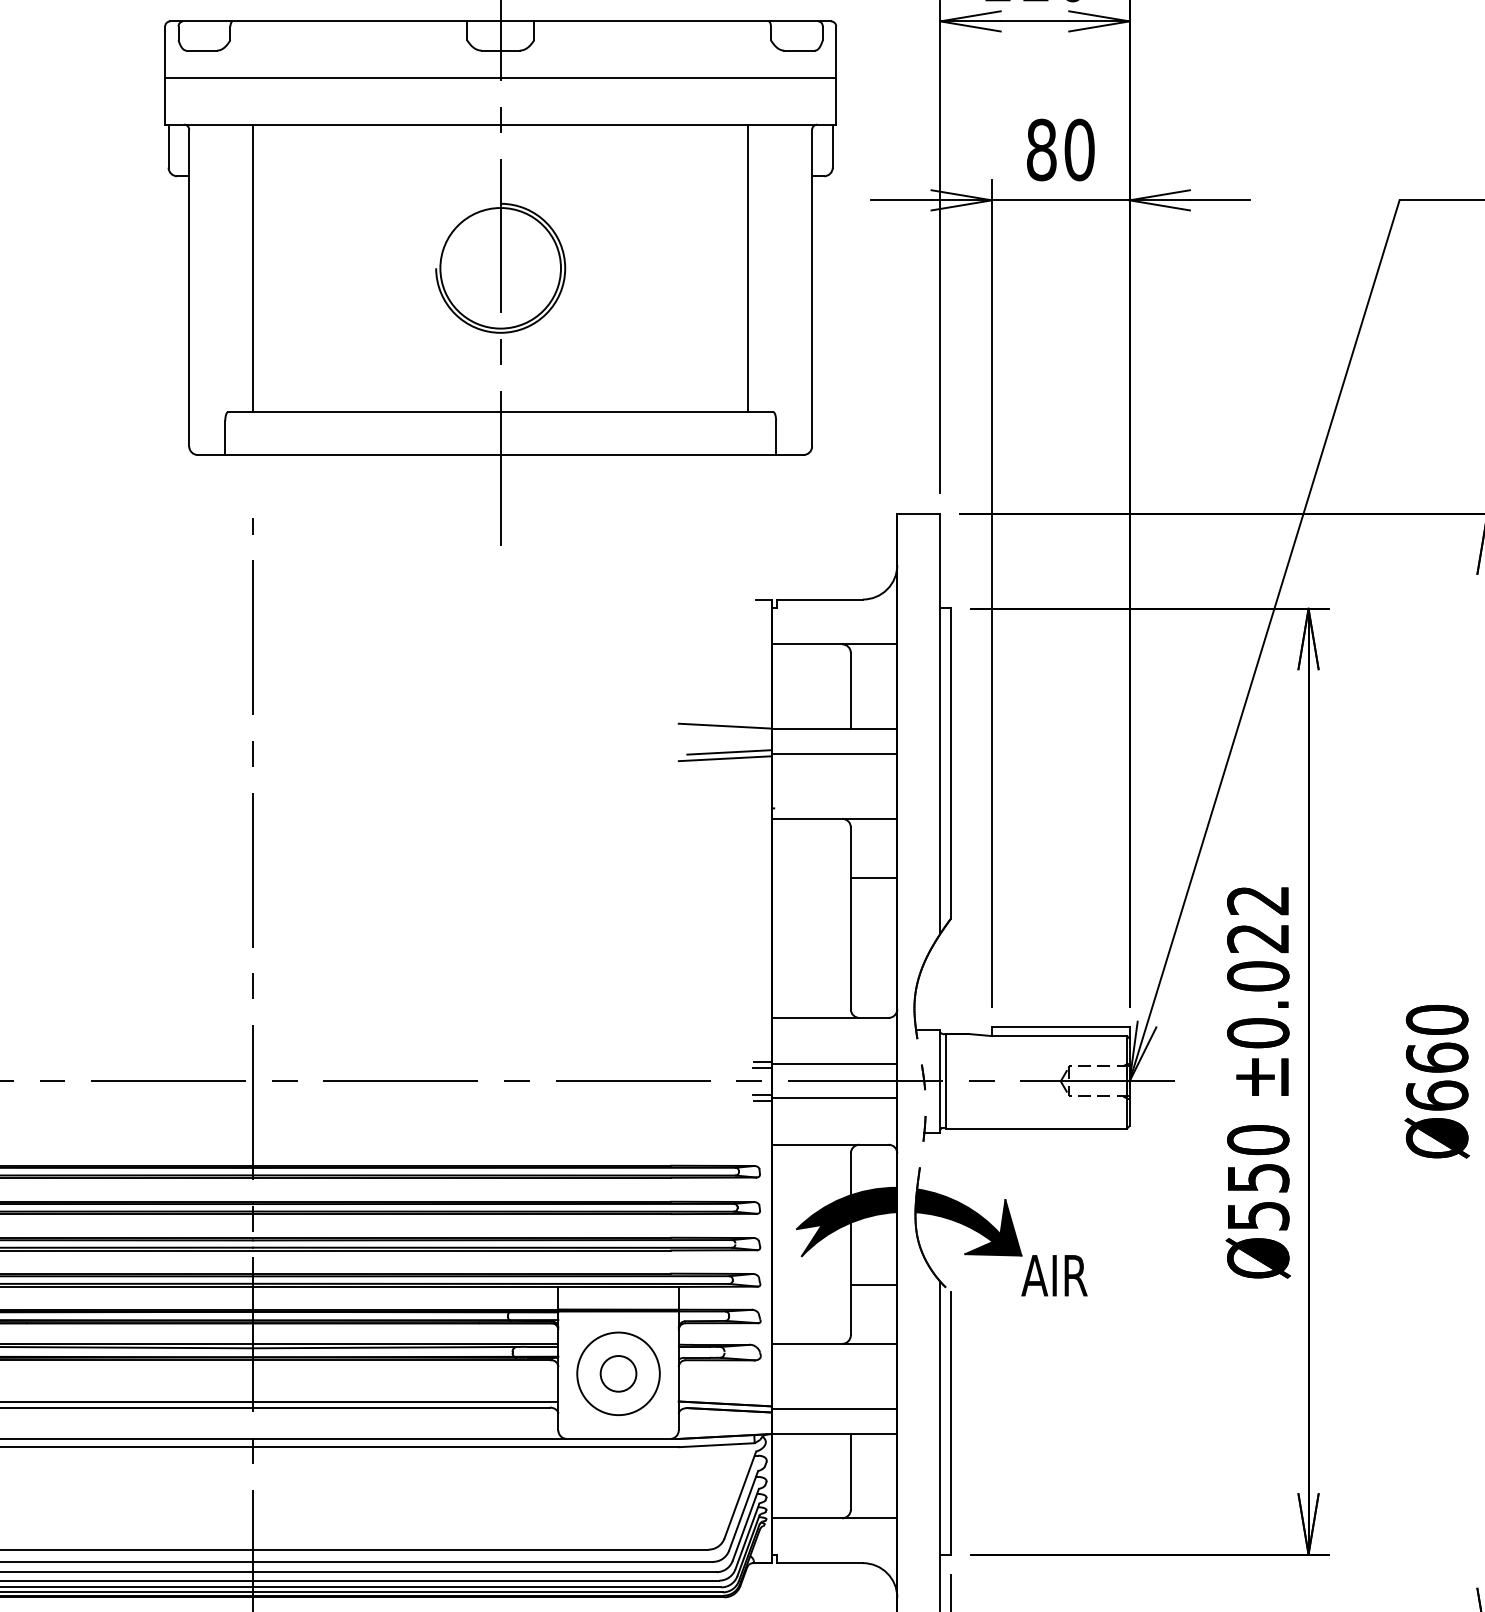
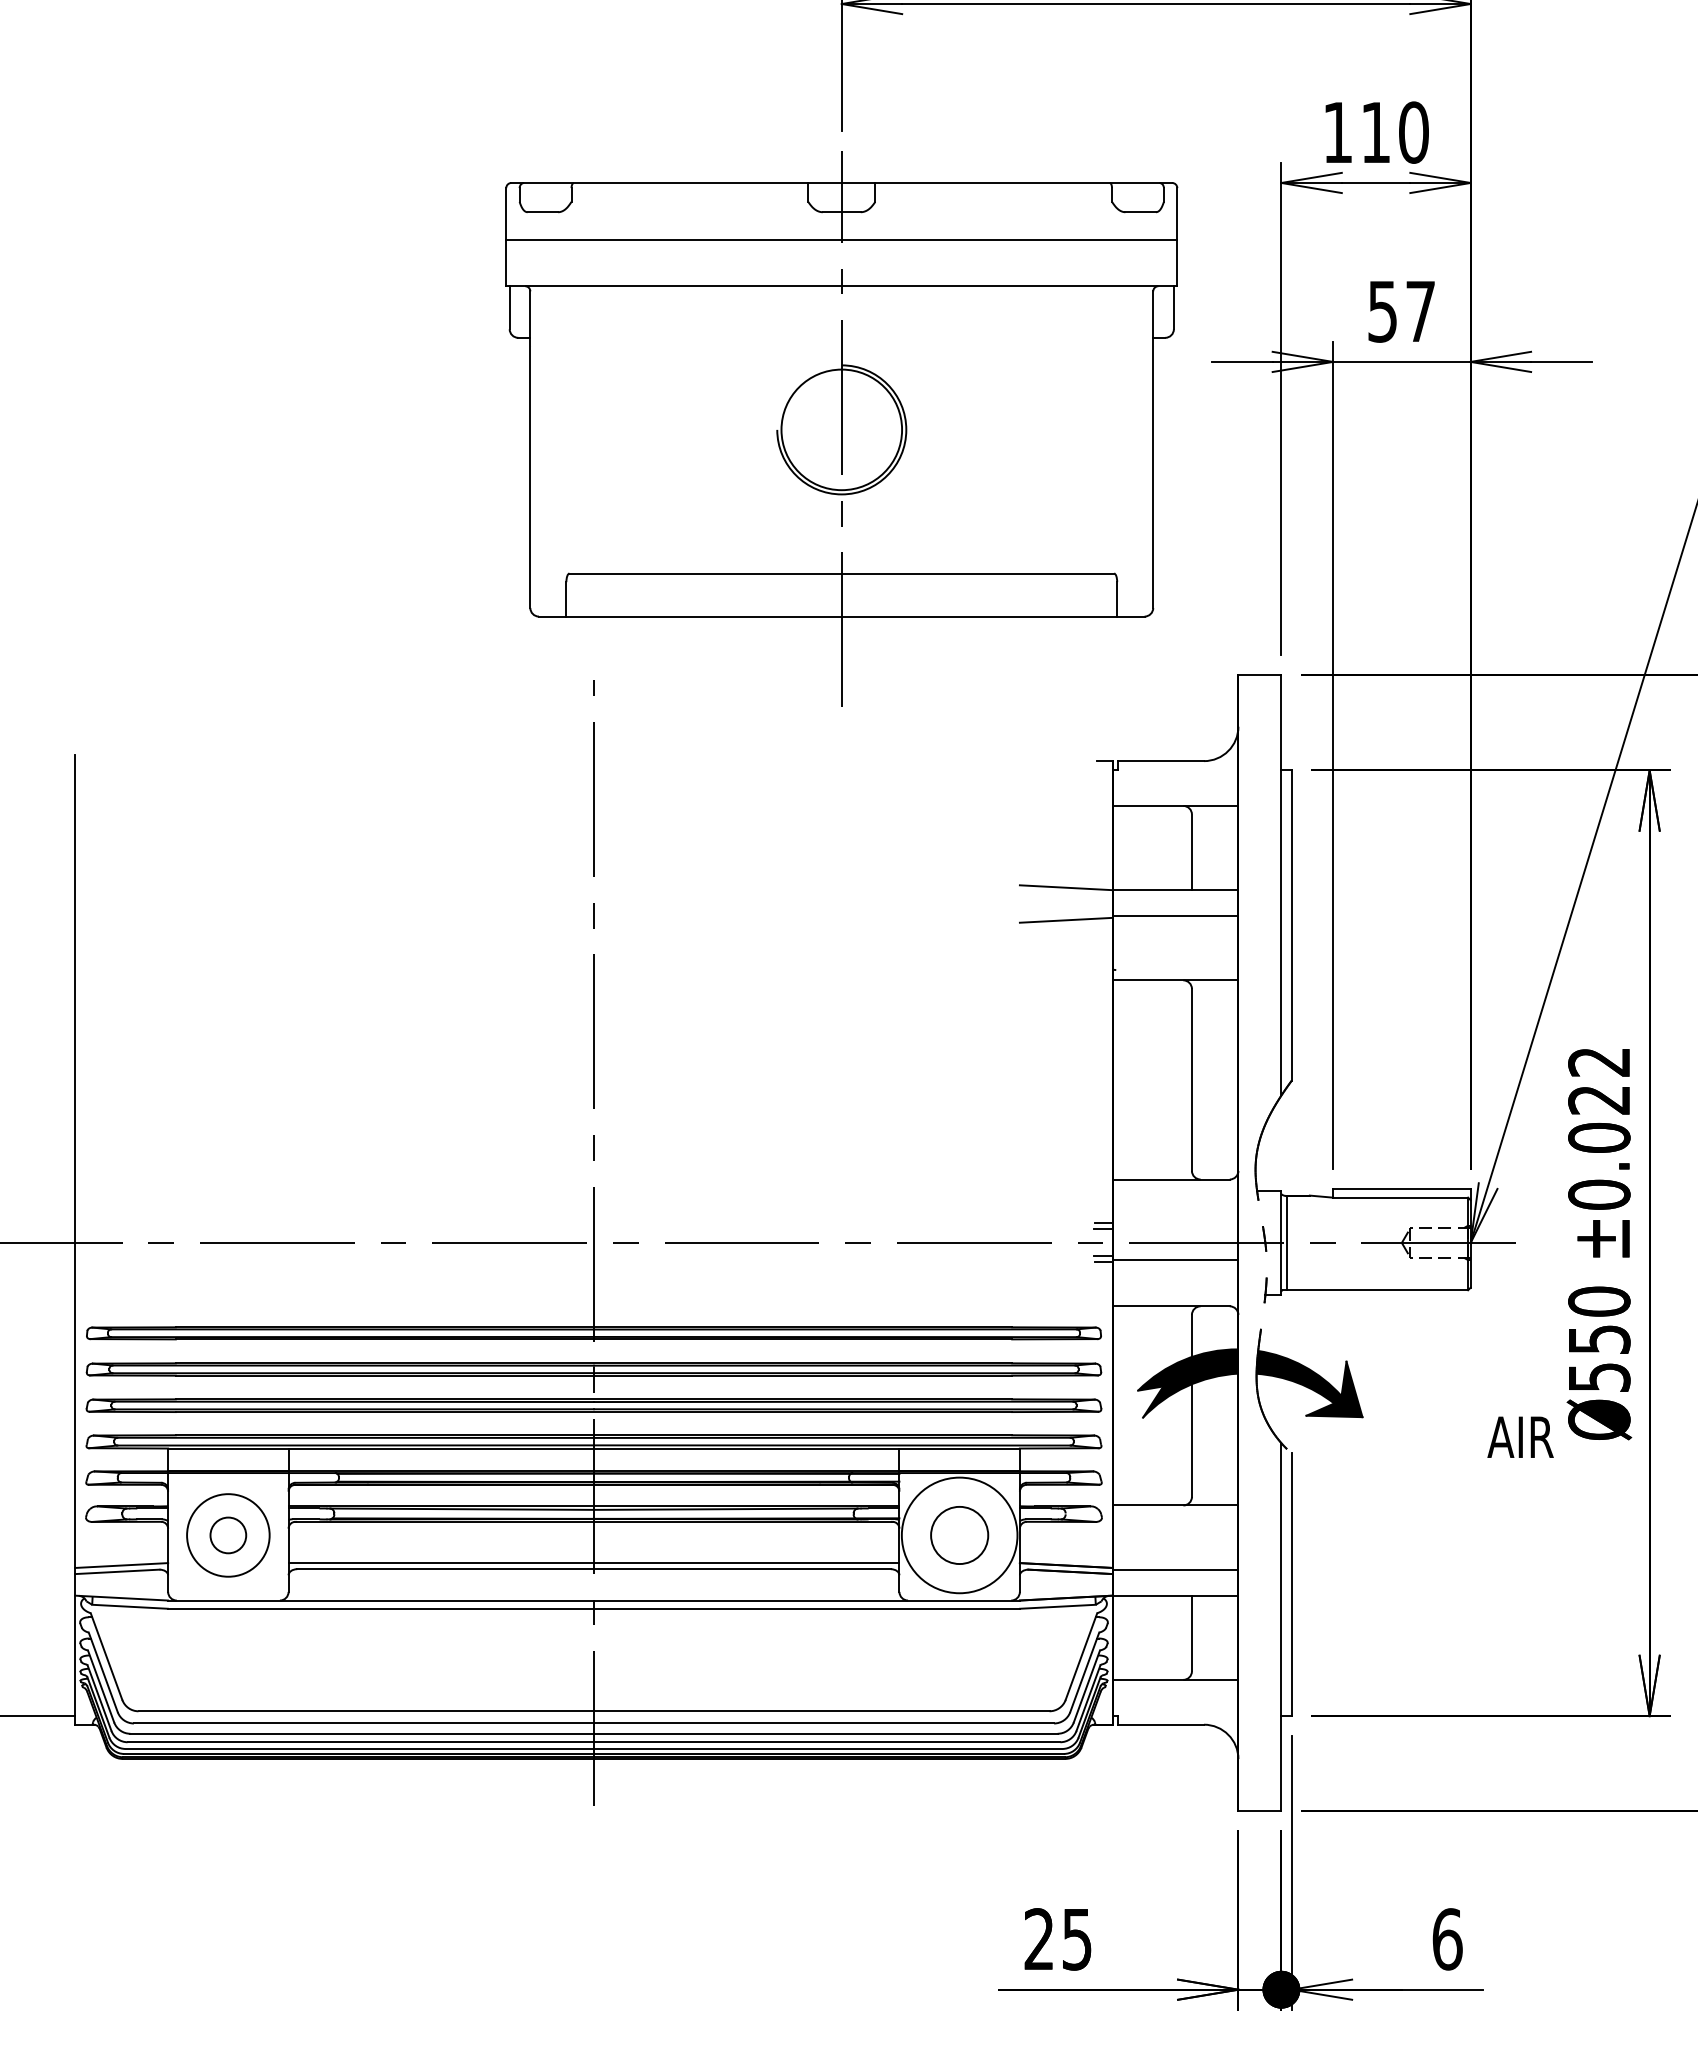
text: (1060, 149) -> (1401, 311), 80 -> 57
line: (253, 267) -> (594, 429), removed
line: (748, 267) -> (1089, 429), removed
line: (729, 751) -> (1070, 913), removed
line: (873, 877) -> (1214, 1039), removed
line: (834, 1063) -> (1175, 1225), removed
text: (1054, 1274) -> (1520, 1436), moved
line: (873, 1284) -> (1214, 1446), removed
circle: (618, 1373) -> (959, 1535), size x1.4
circle: (618, 1373) -> (959, 1535), size x1.6

